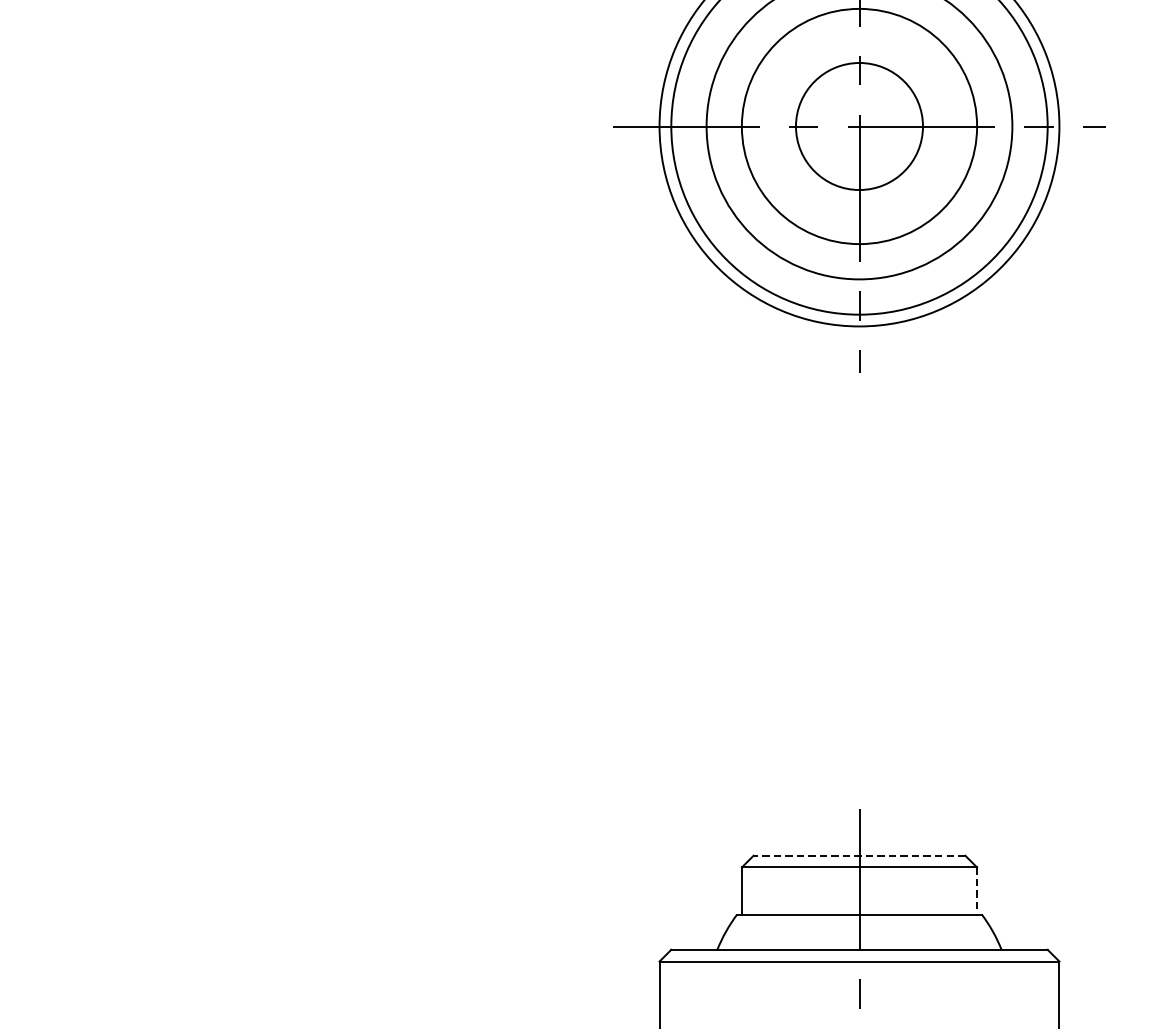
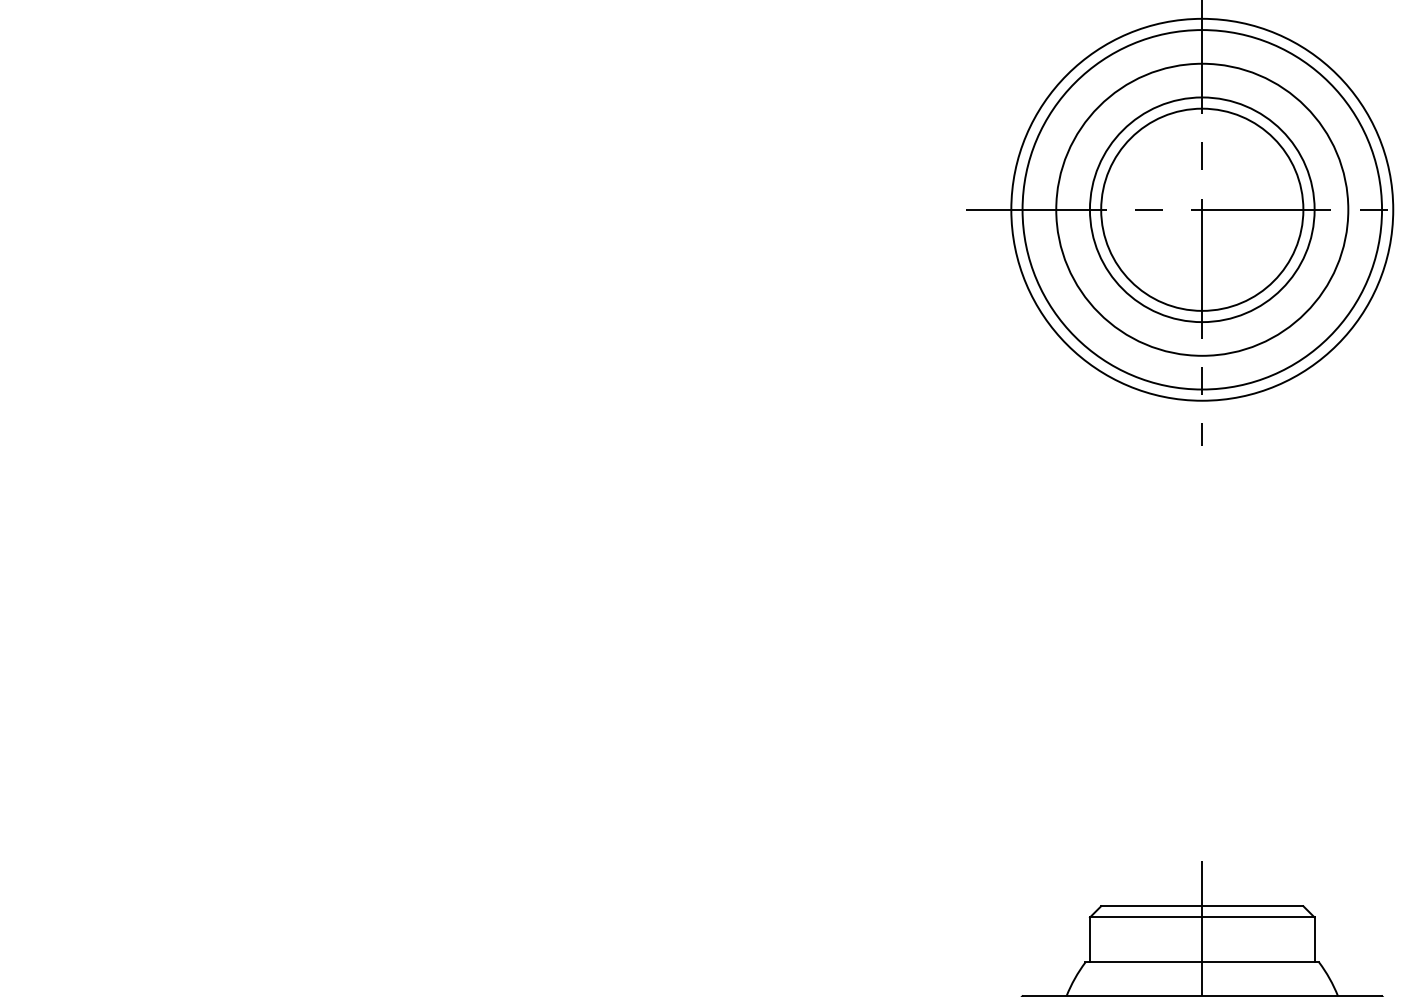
circle: (859, 126) -> (1202, 209), size x1.67
line: (858, 855) -> (1201, 906), dashed -> solid
line: (976, 891) -> (1314, 940), dashed -> solid

